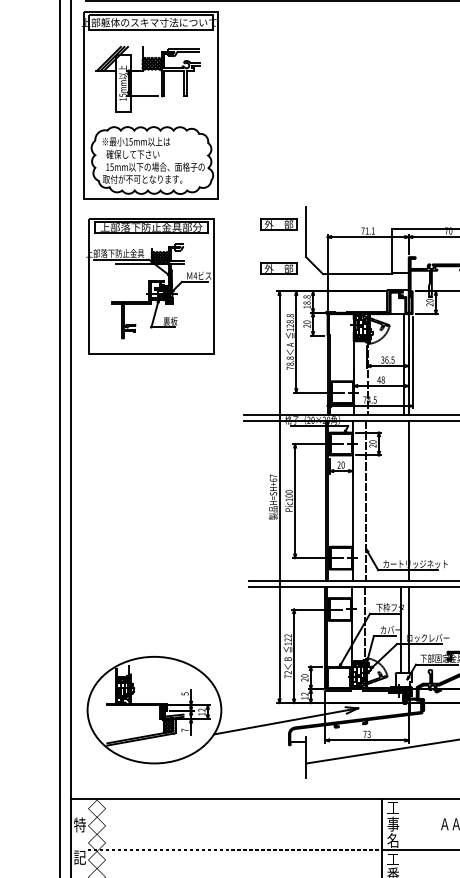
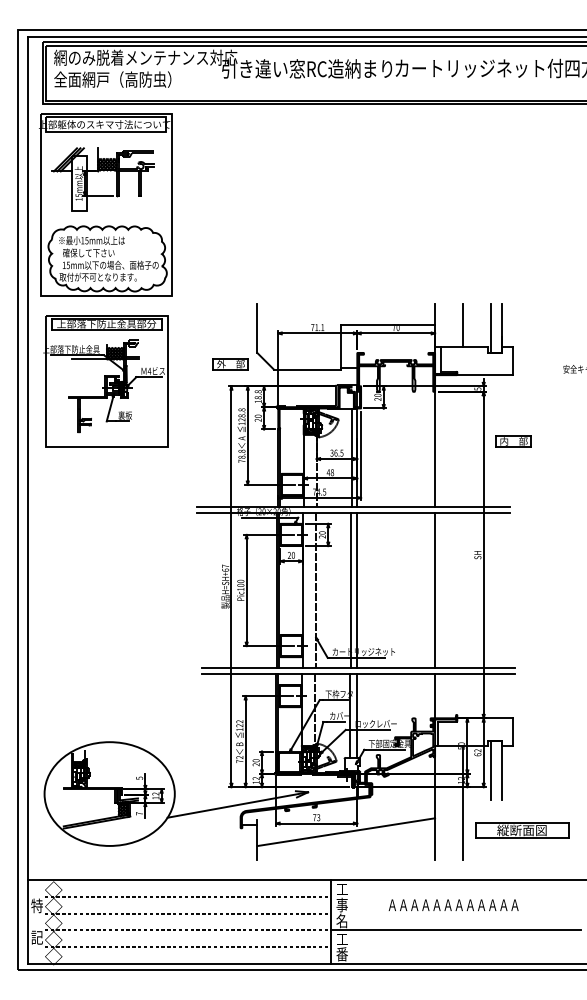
part: (278, 224) -> (230, 321), removed
line: (402, 501) -> (351, 590), added
line: (234, 815) -> (187, 896), added
line: (234, 832) -> (187, 913), added
line: (234, 866) -> (187, 946), added

